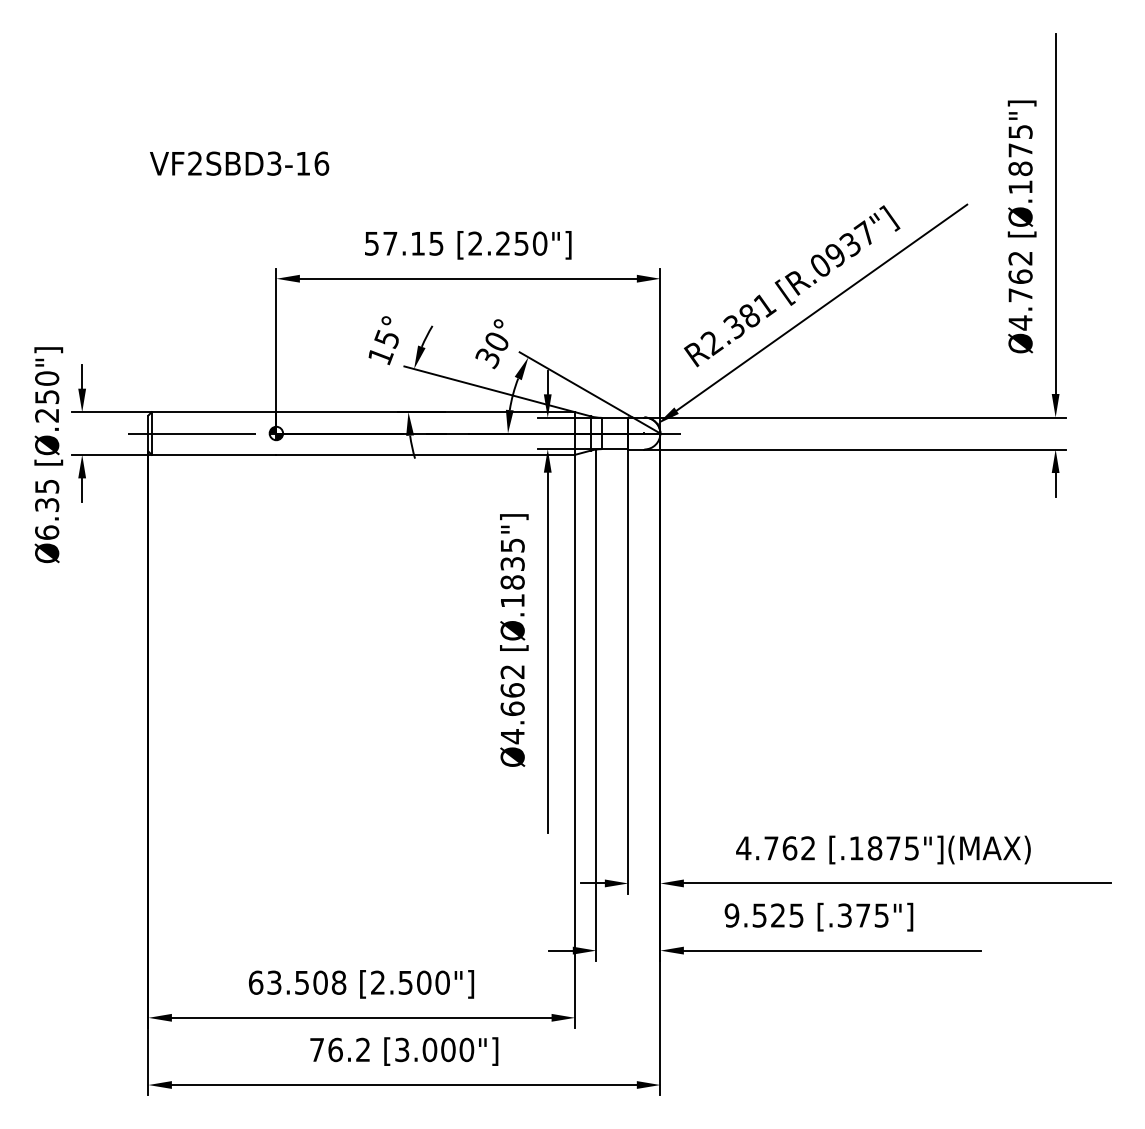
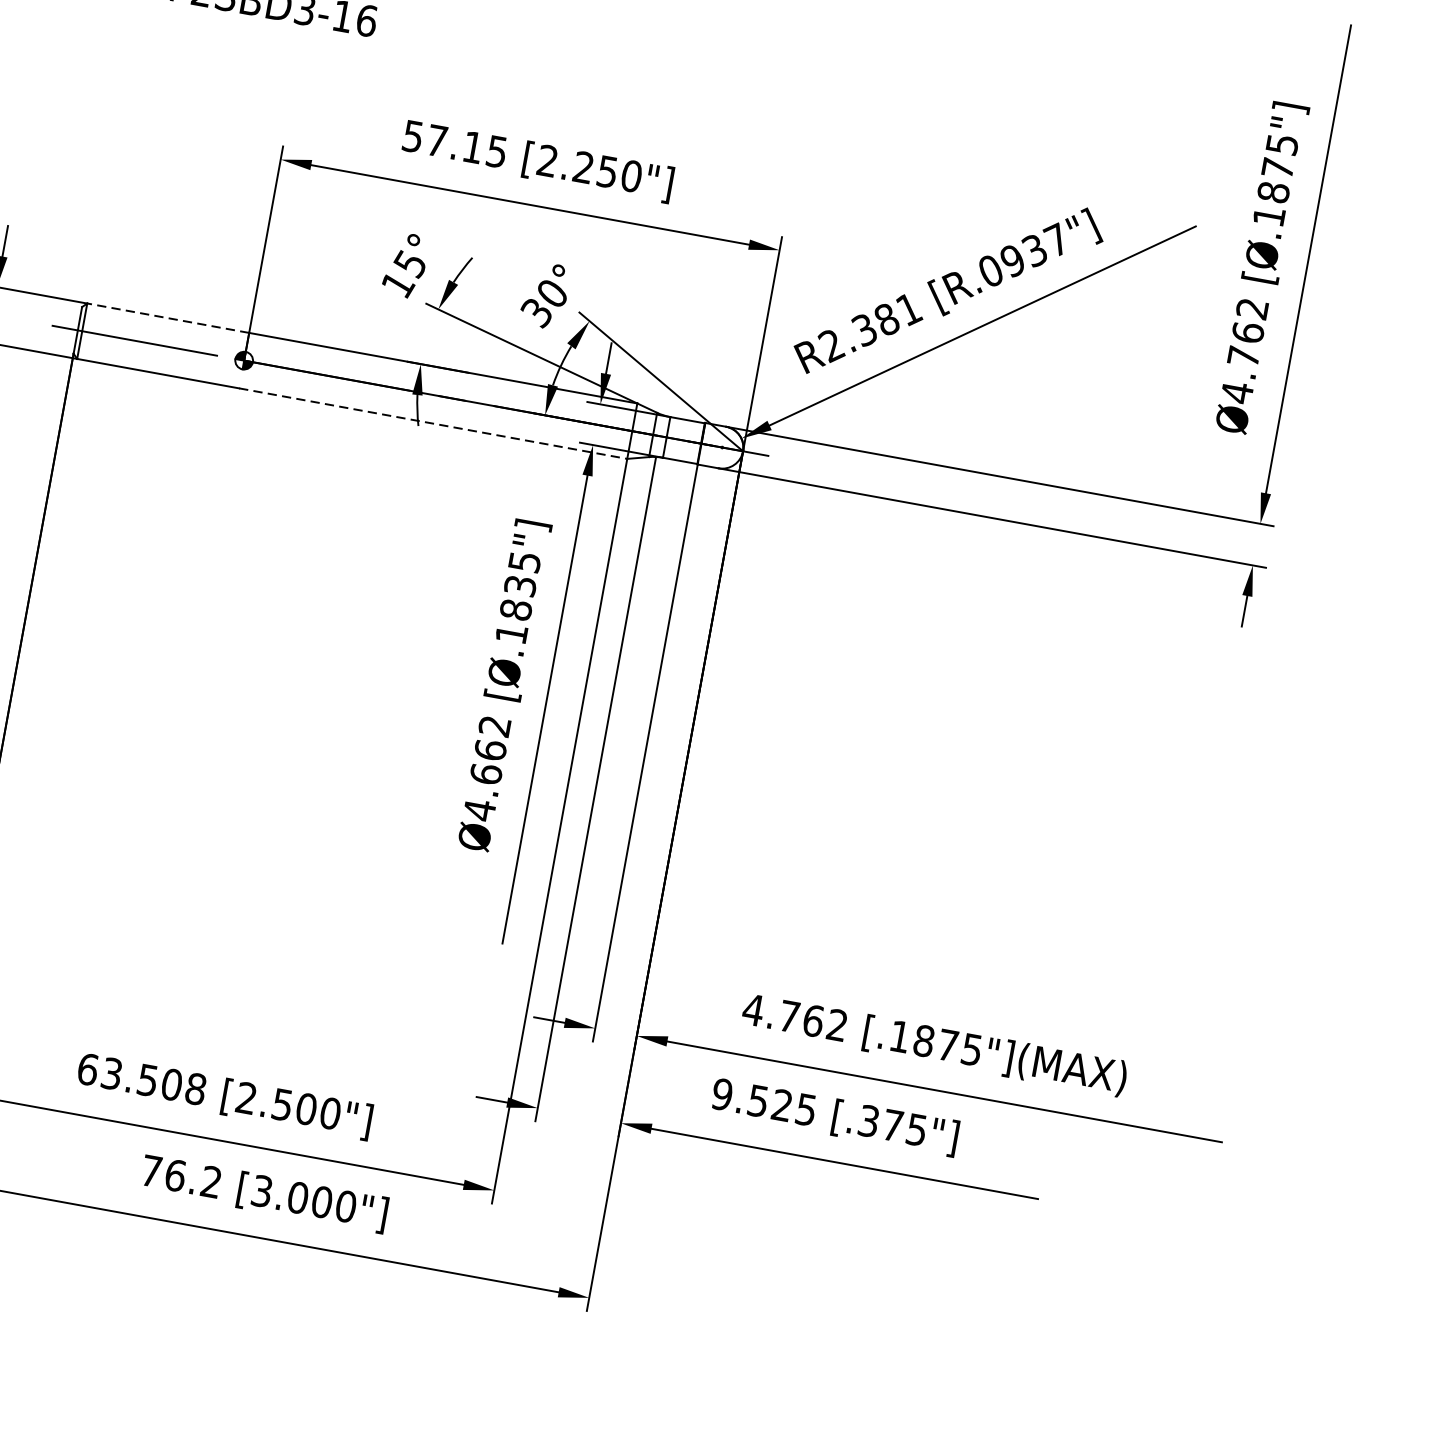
line: (213, 412) -> (167, 318), solid -> dashed
line: (426, 454) -> (434, 423), solid -> dashed

